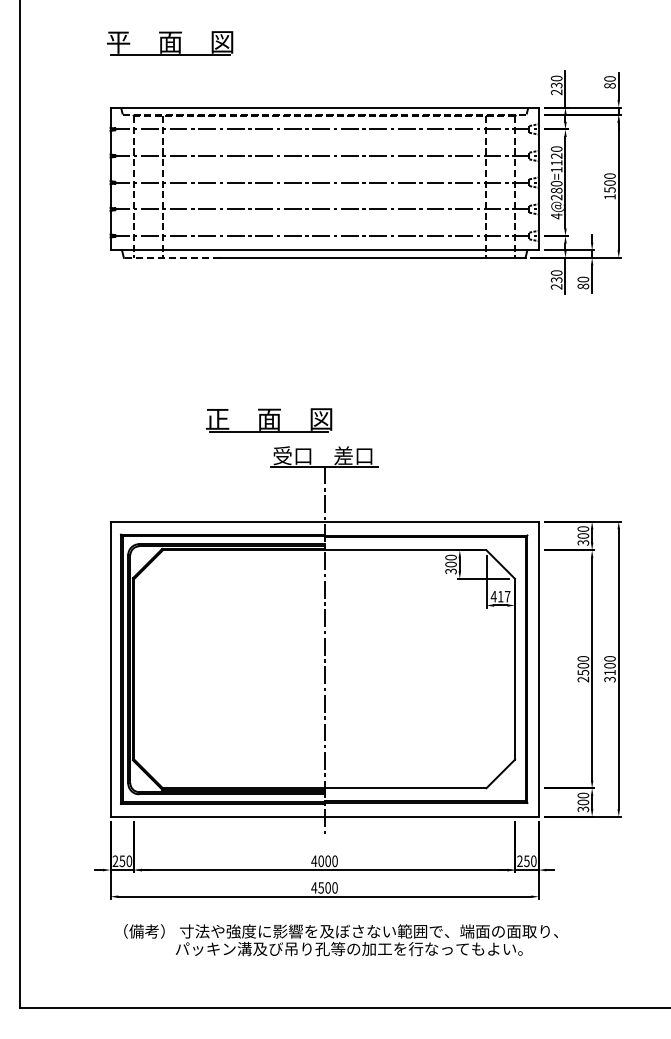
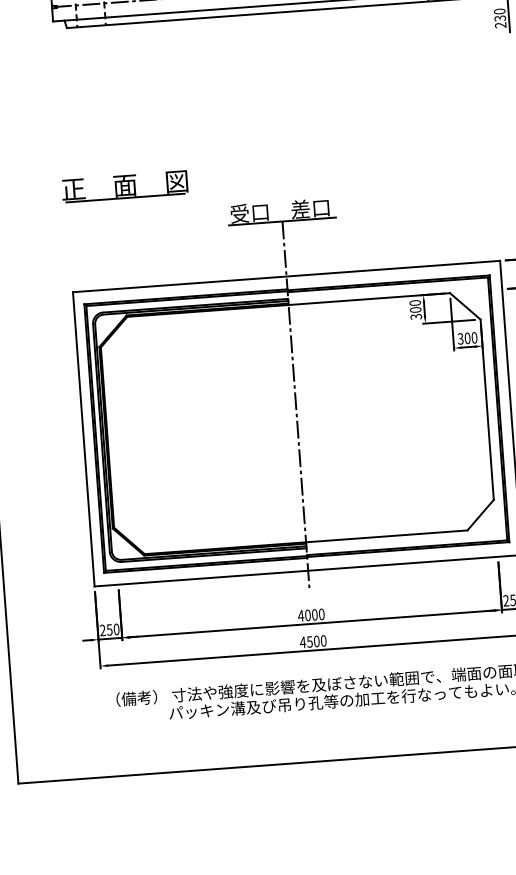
line: (171, 257) -> (114, 24), dashed -> solid
part: (269, 420) -> (125, 186), moved
text: (500, 596) -> (467, 338), 417 -> 300

